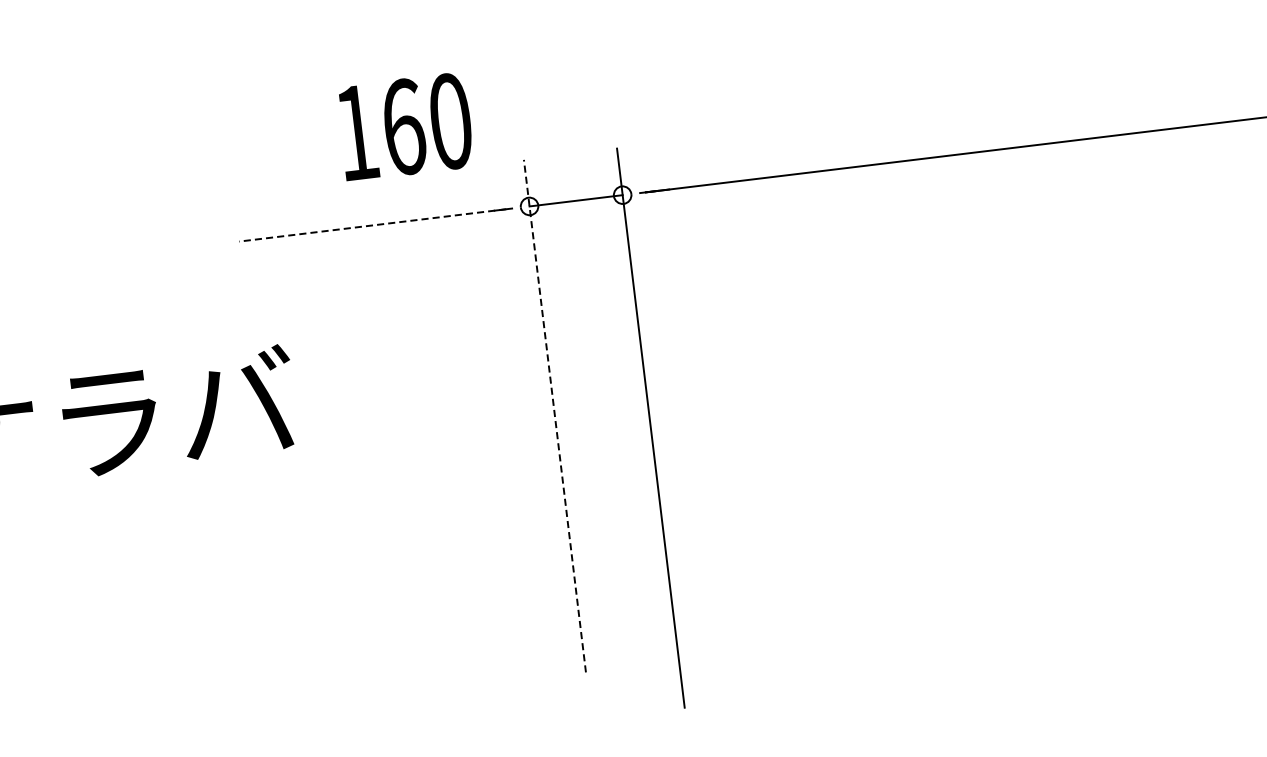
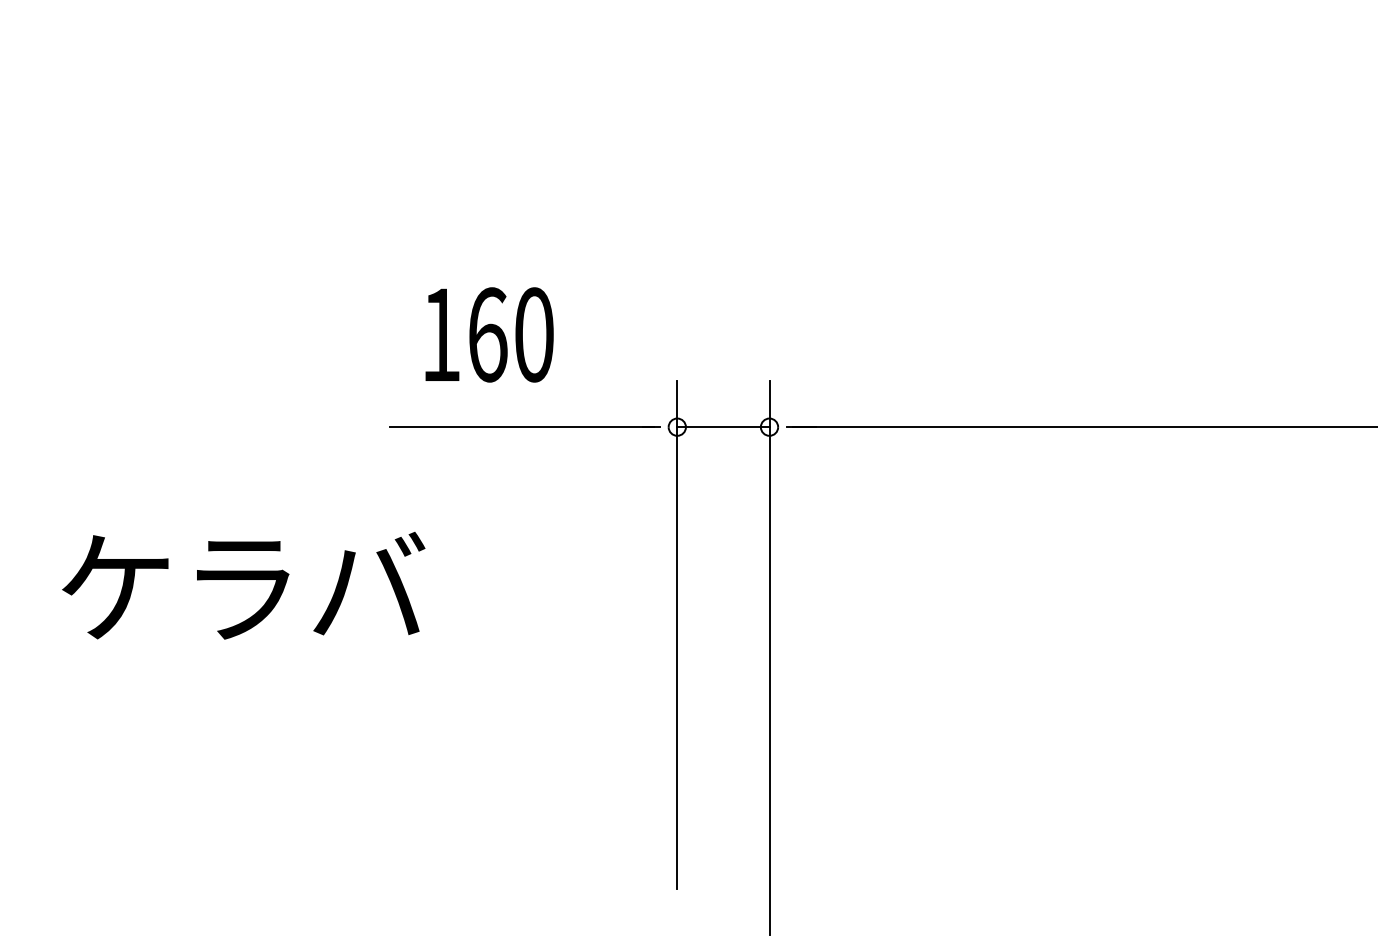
text: (405, 126) -> (489, 334), moved
line: (372, 225) -> (521, 427), dashed -> solid
line: (555, 415) -> (677, 634), dashed -> solid

